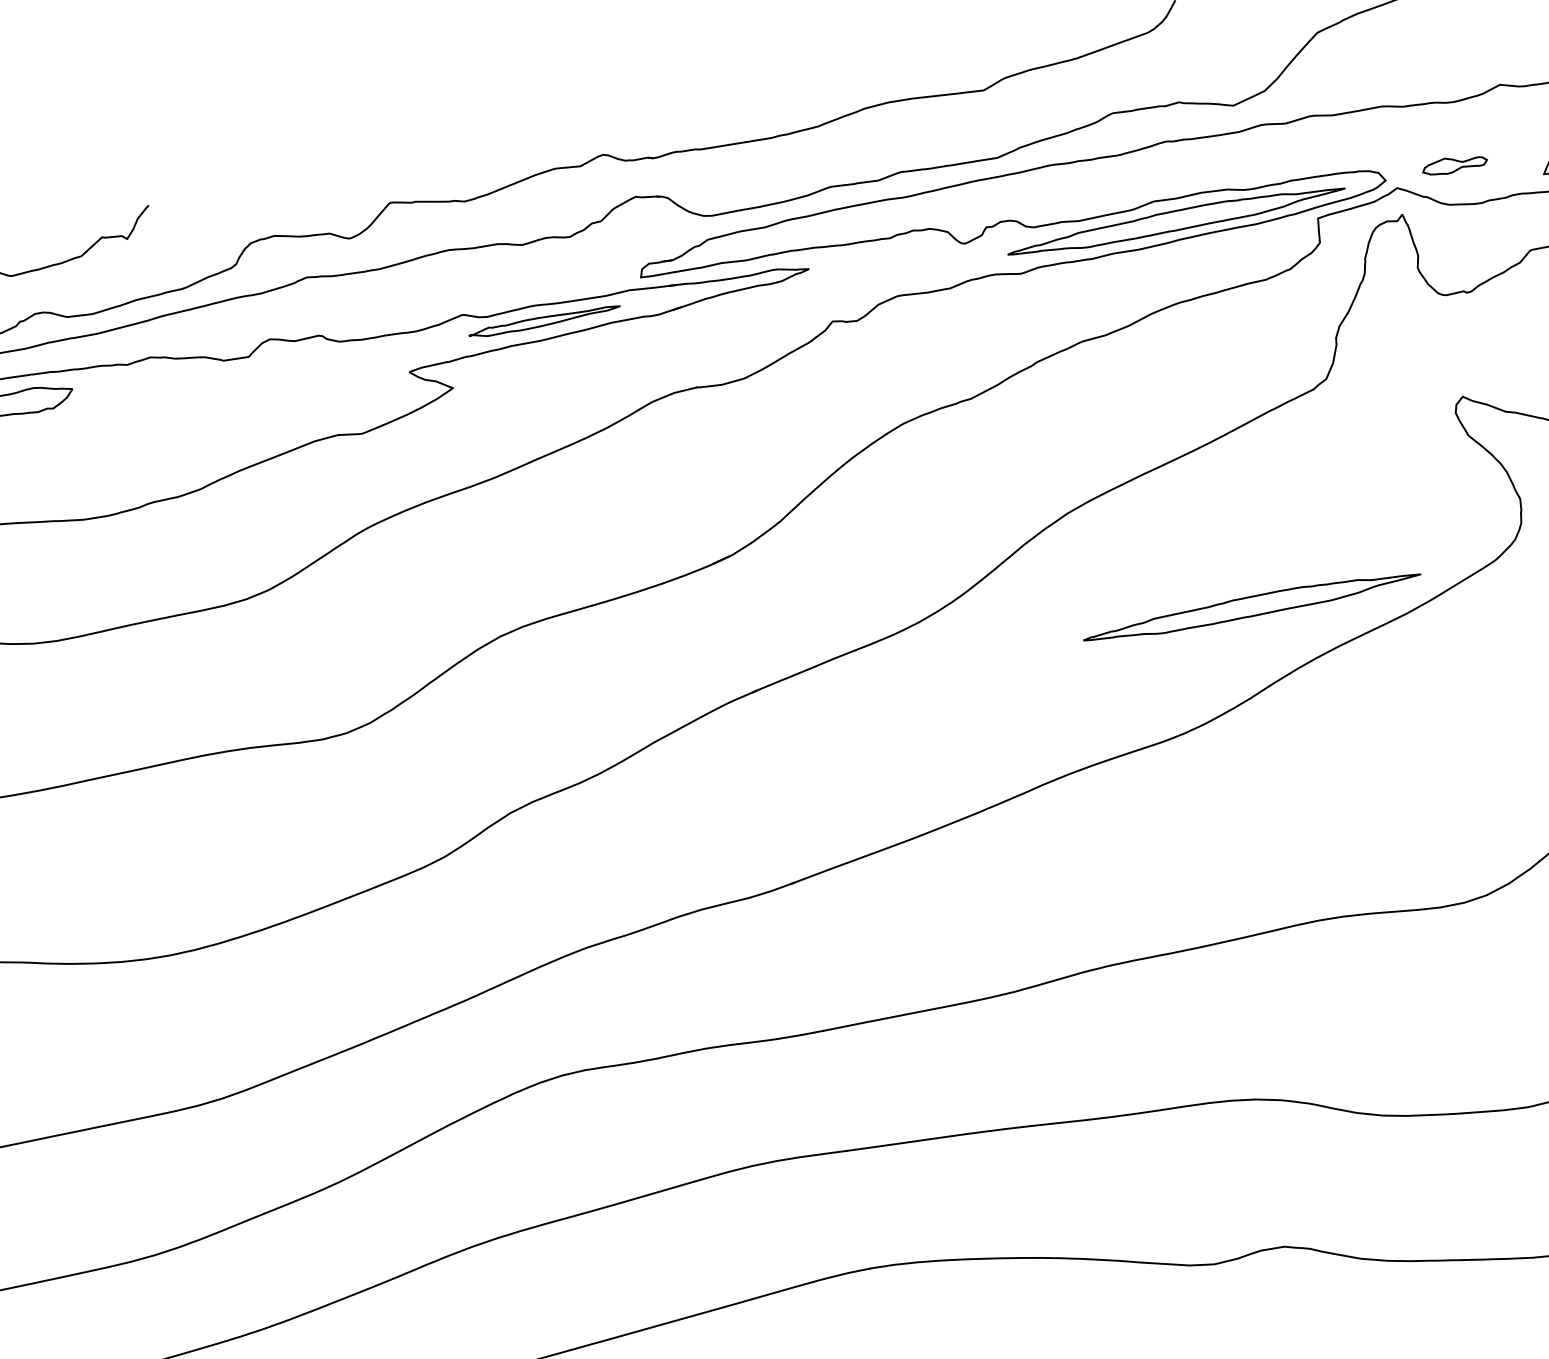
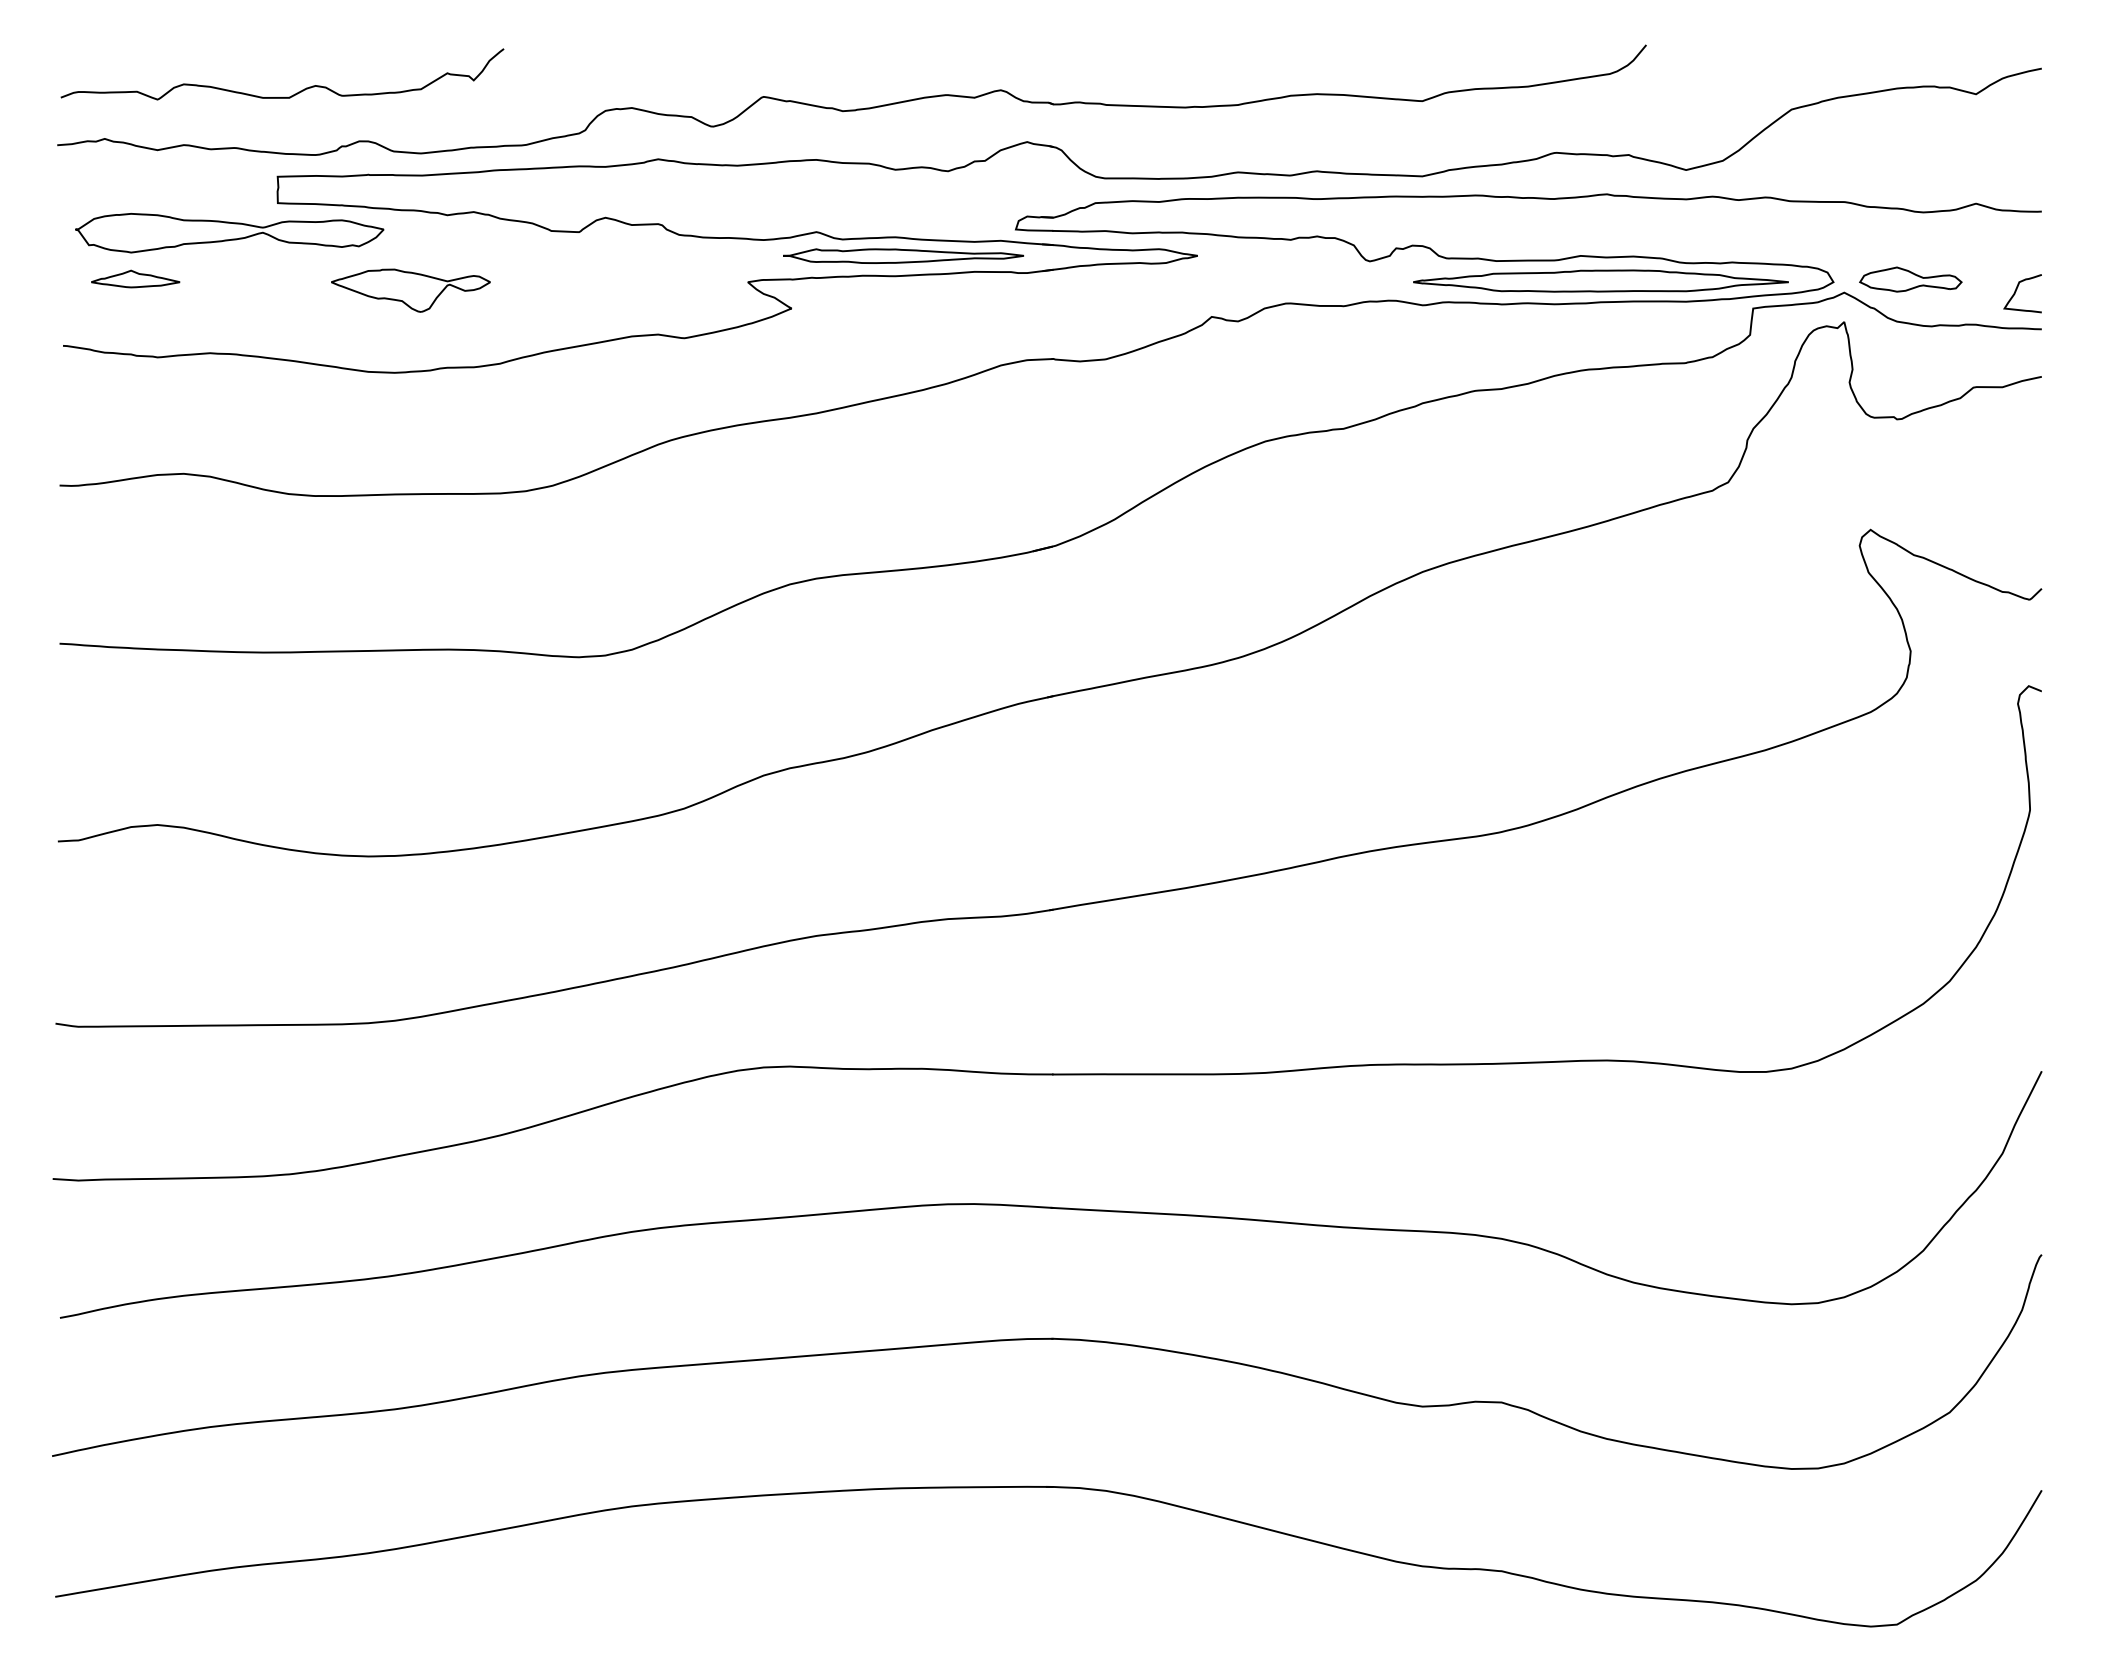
part: (1454, 164) -> (1910, 279), size x1.43
part: (544, 320) -> (903, 255), size x1.43
part: (107, 439) -> (410, 290), added
part: (1251, 605) -> (1600, 709), removed

